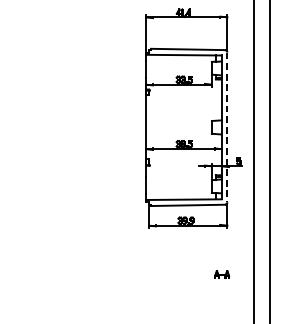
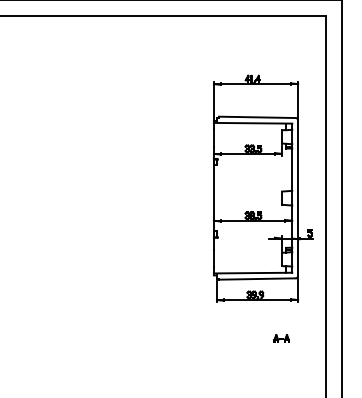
line: (227, 127) -> (298, 198), dashed -> solid
part: (221, 274) -> (281, 338), moved

